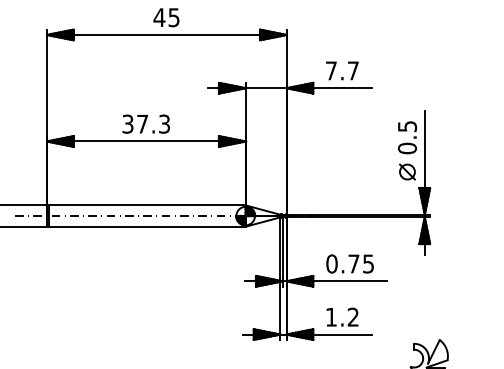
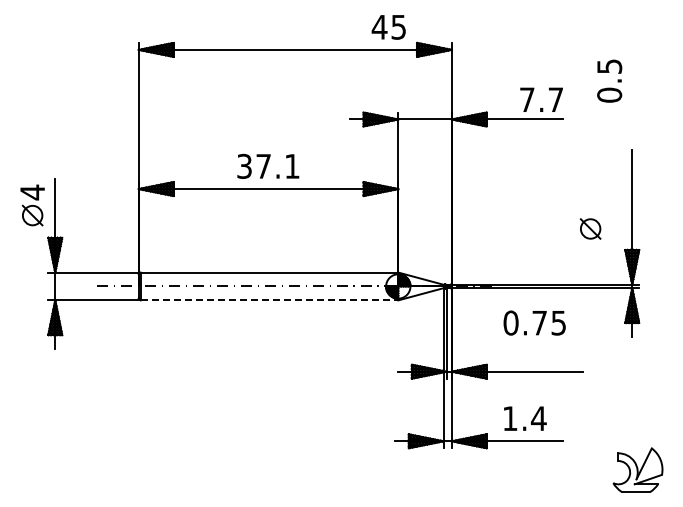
text: (166, 17) -> (388, 27), moved
text: (342, 70) -> (541, 99), moved
text: (164, 123) -> (292, 165), 37.3 -> 37.1
text: (407, 137) -> (609, 80), moved
part: (407, 171) -> (590, 228), moved
line: (147, 226) -> (269, 300), solid -> dashed
text: (349, 263) -> (534, 322), moved
text: (353, 317) -> (538, 418), 1.2 -> 1.4

